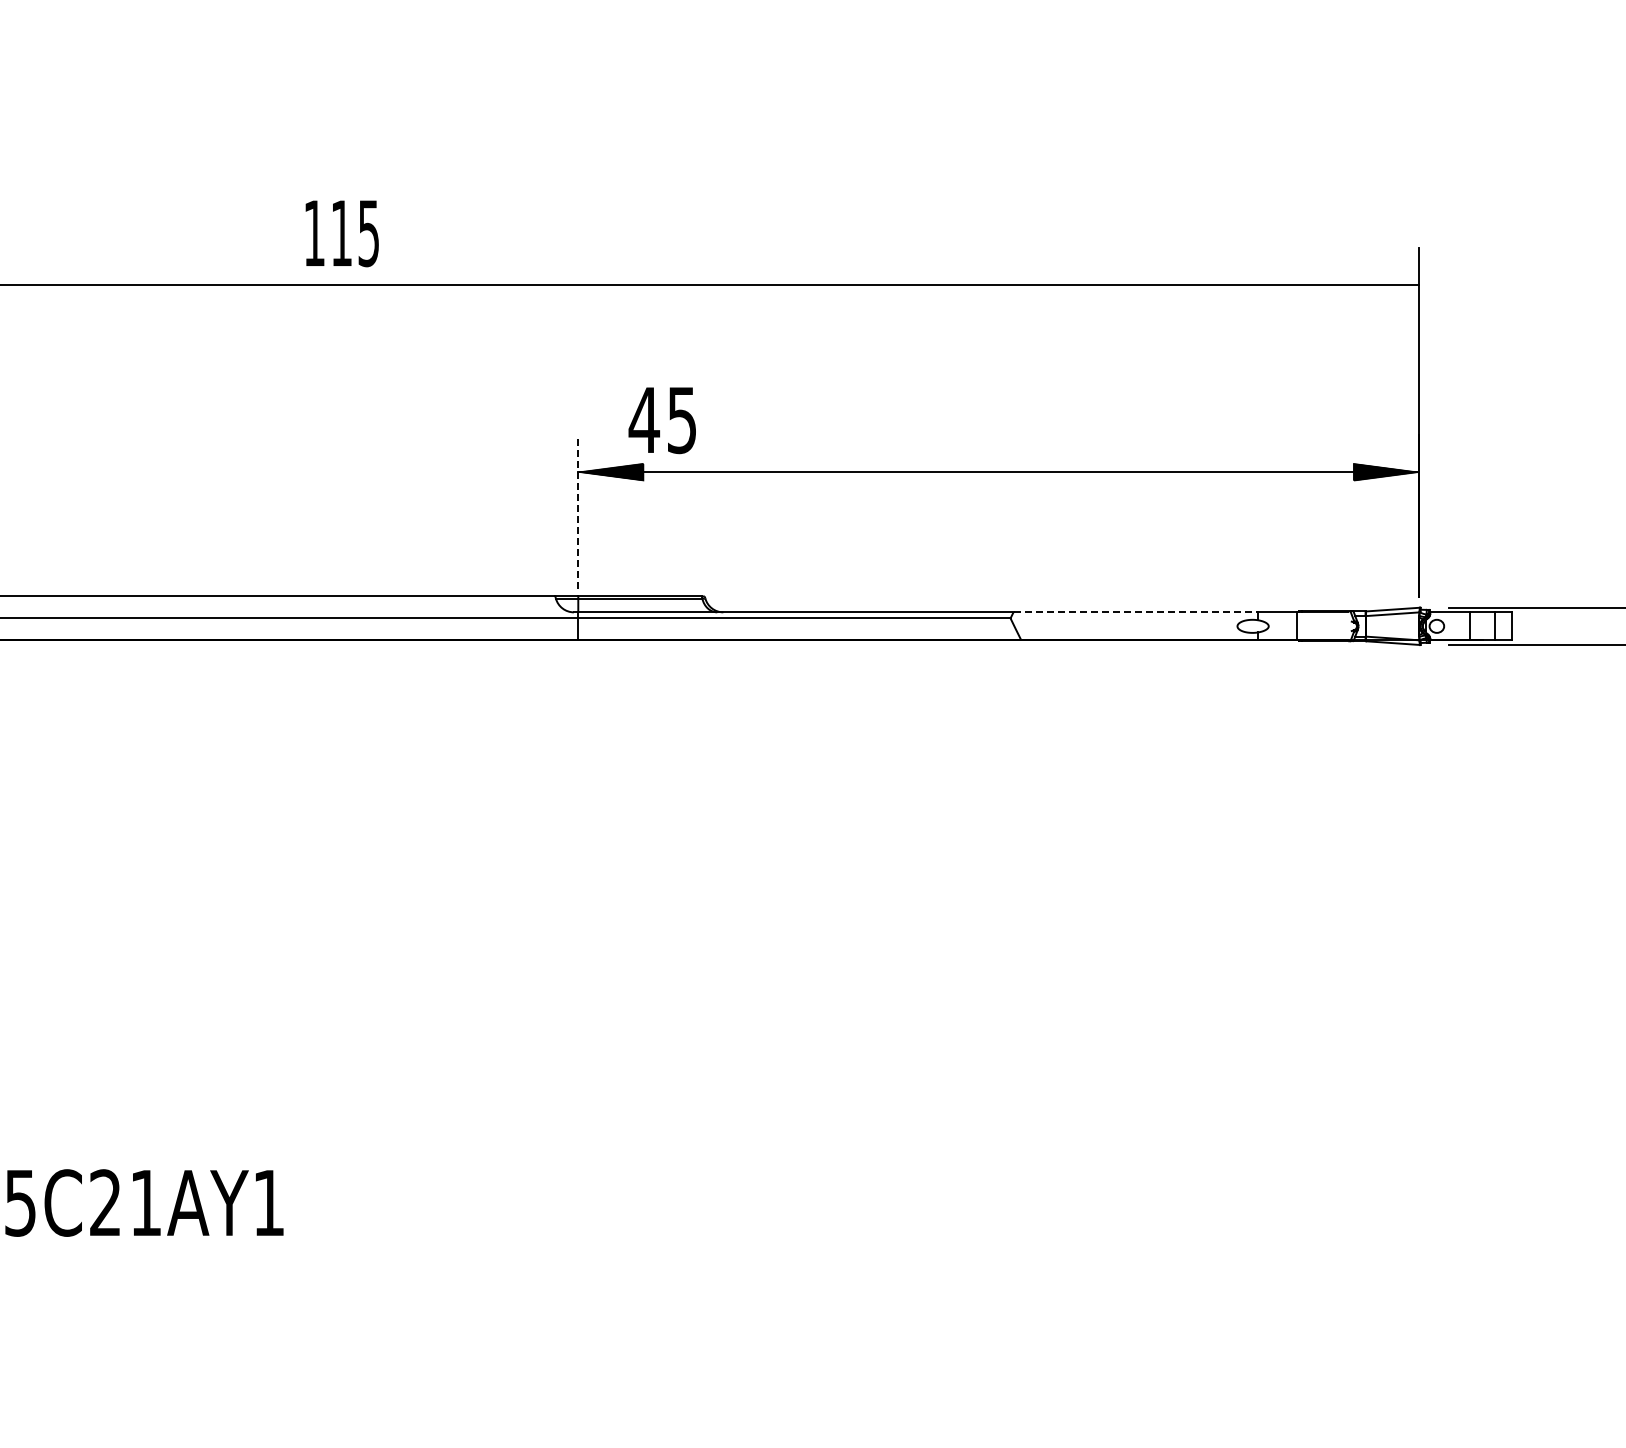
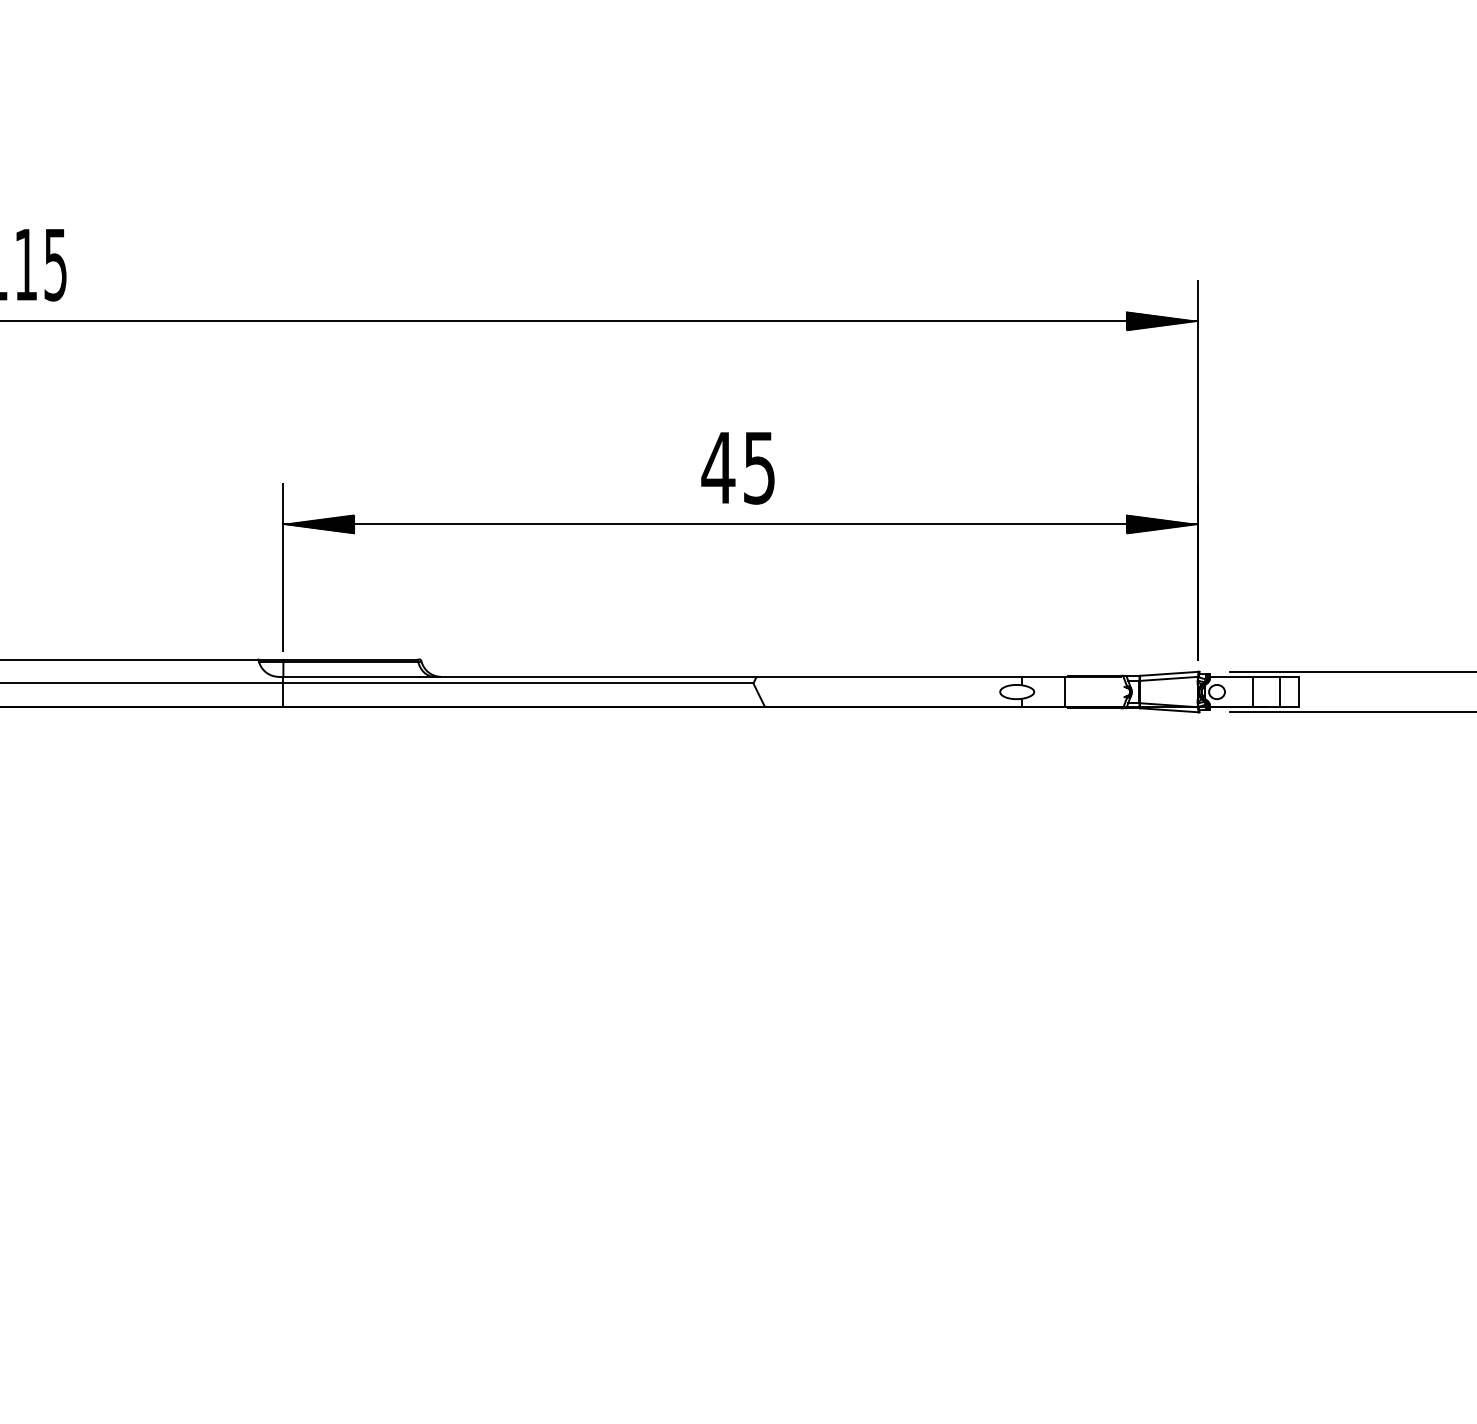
hatch: (1385, 285) -> (1161, 321), added
text: (661, 420) -> (737, 468), moved
line: (578, 511) -> (283, 567), dashed -> solid
line: (1136, 612) -> (890, 676), dashed -> solid

